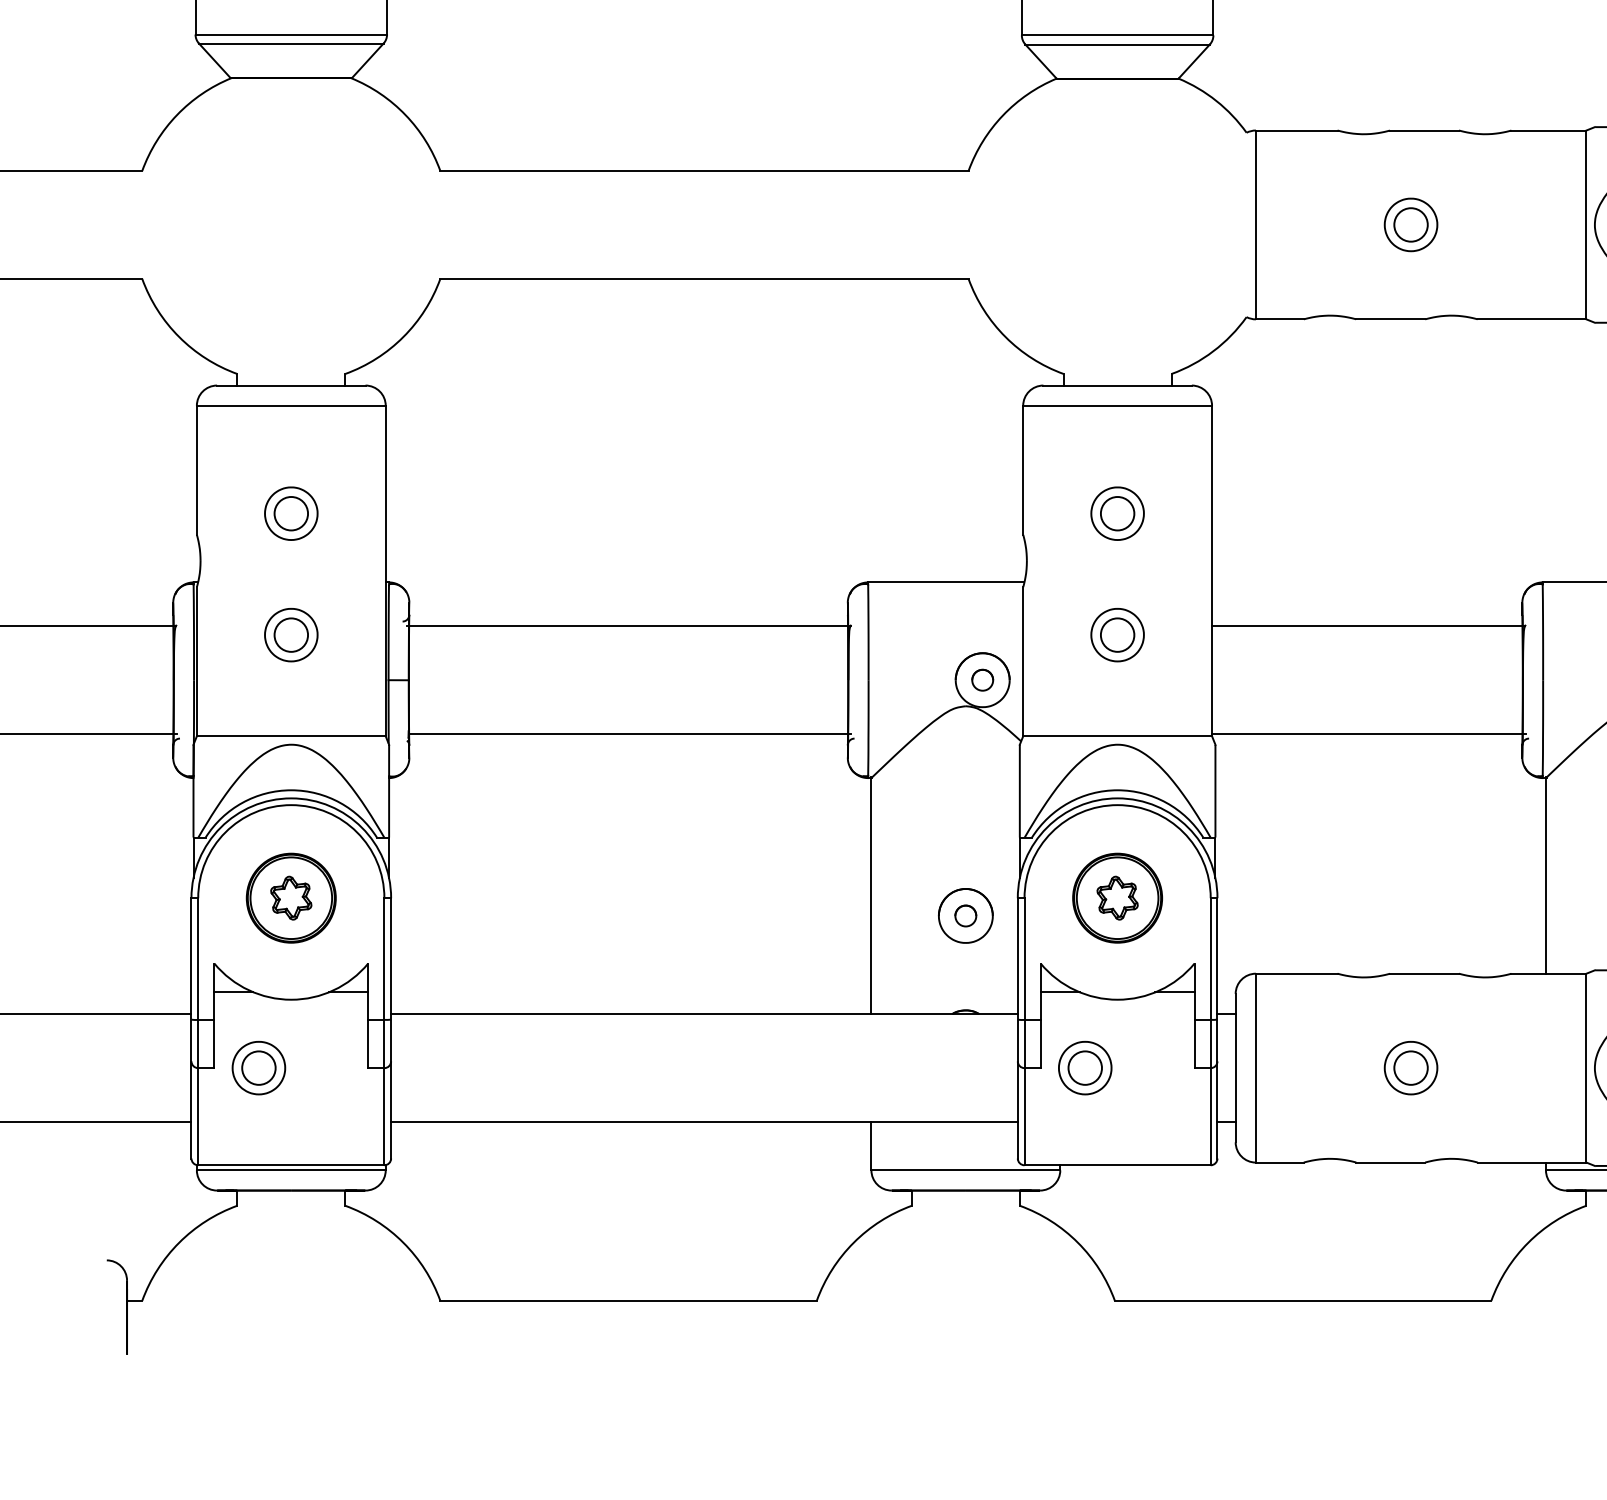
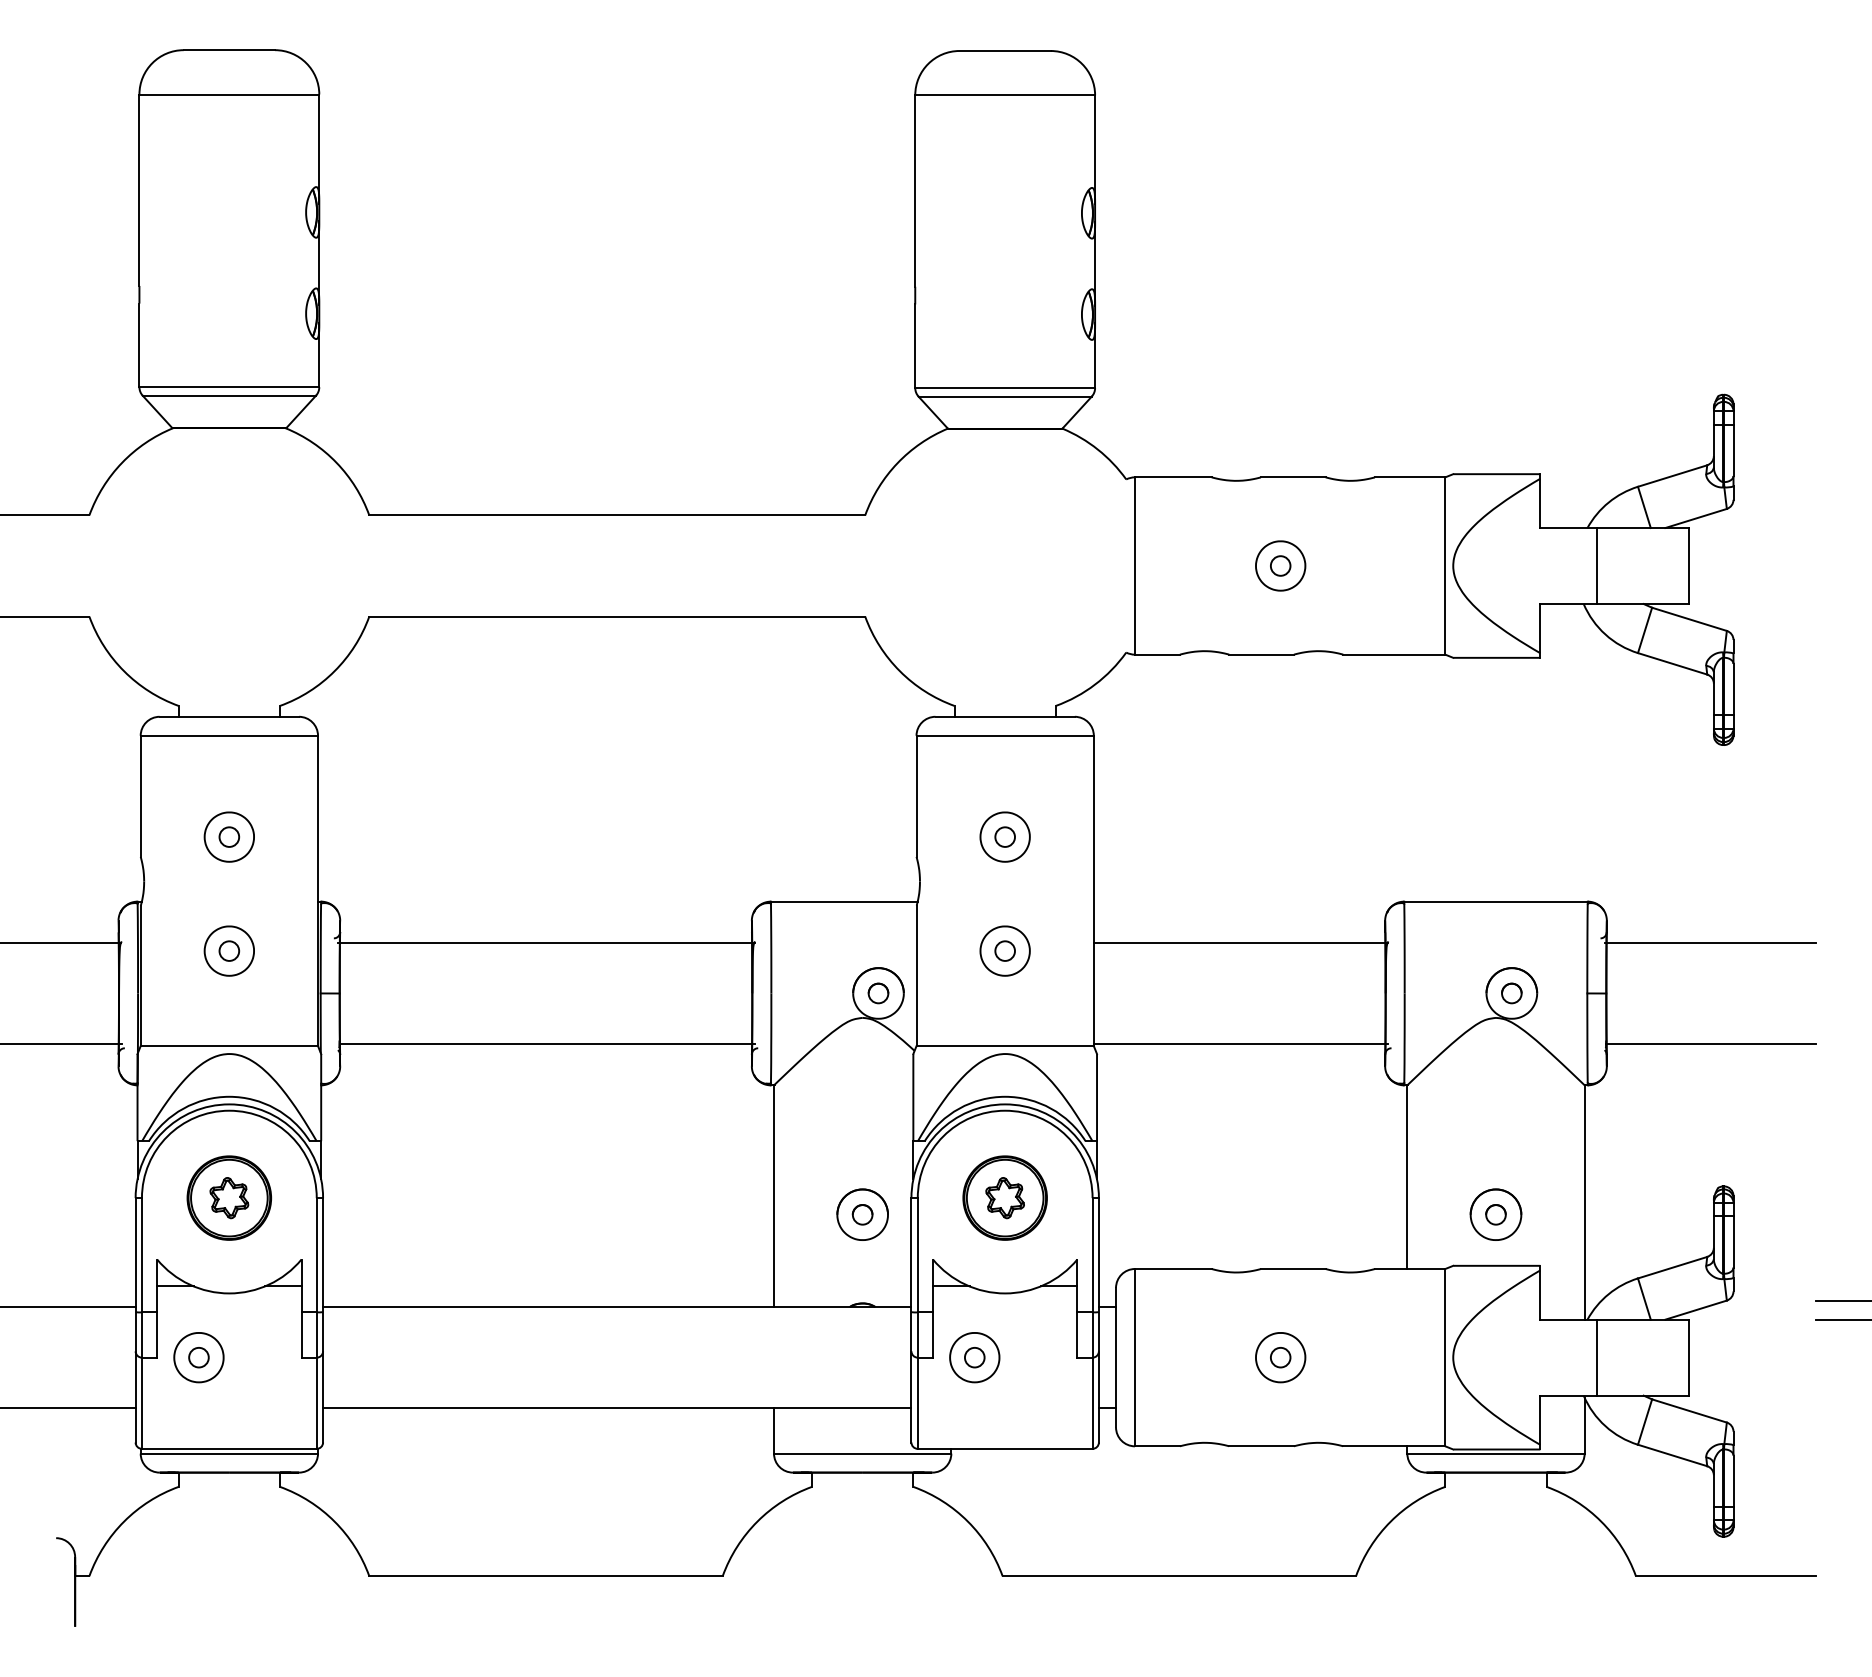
circle: (1410, 224) -> (1280, 565), size x0.62
circle: (291, 513) -> (229, 836), size x0.62
circle: (1117, 513) -> (1005, 836), size x0.62
circle: (291, 634) -> (229, 950), size x0.62
circle: (1117, 634) -> (1005, 950), size x0.62
circle: (258, 1067) -> (198, 1357), size x0.62
circle: (1084, 1067) -> (974, 1357), size x0.62
circle: (1410, 1067) -> (1280, 1357), size x0.62

